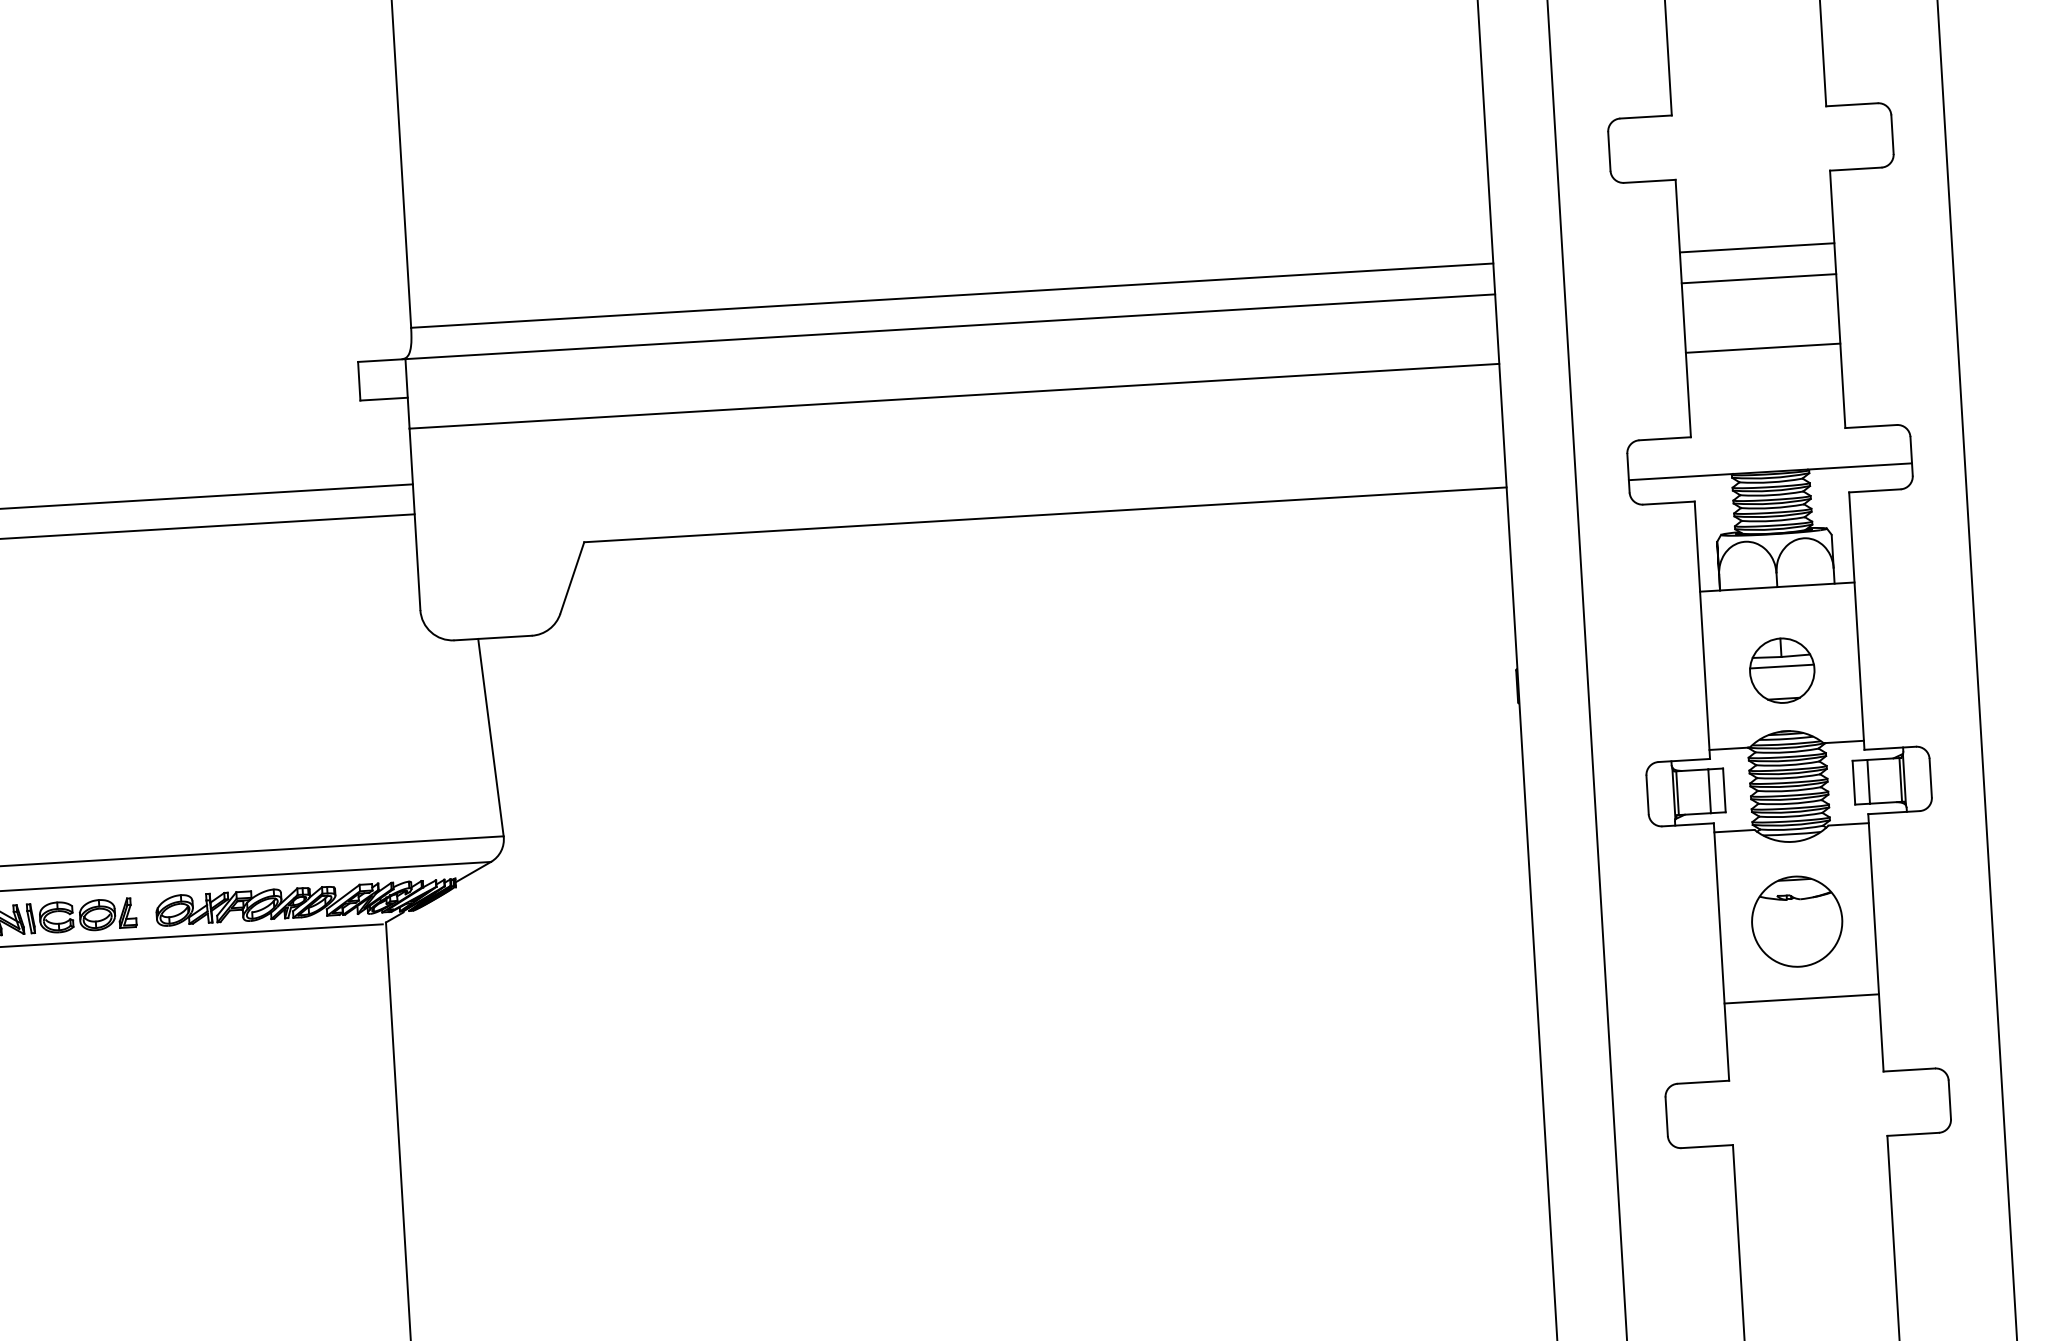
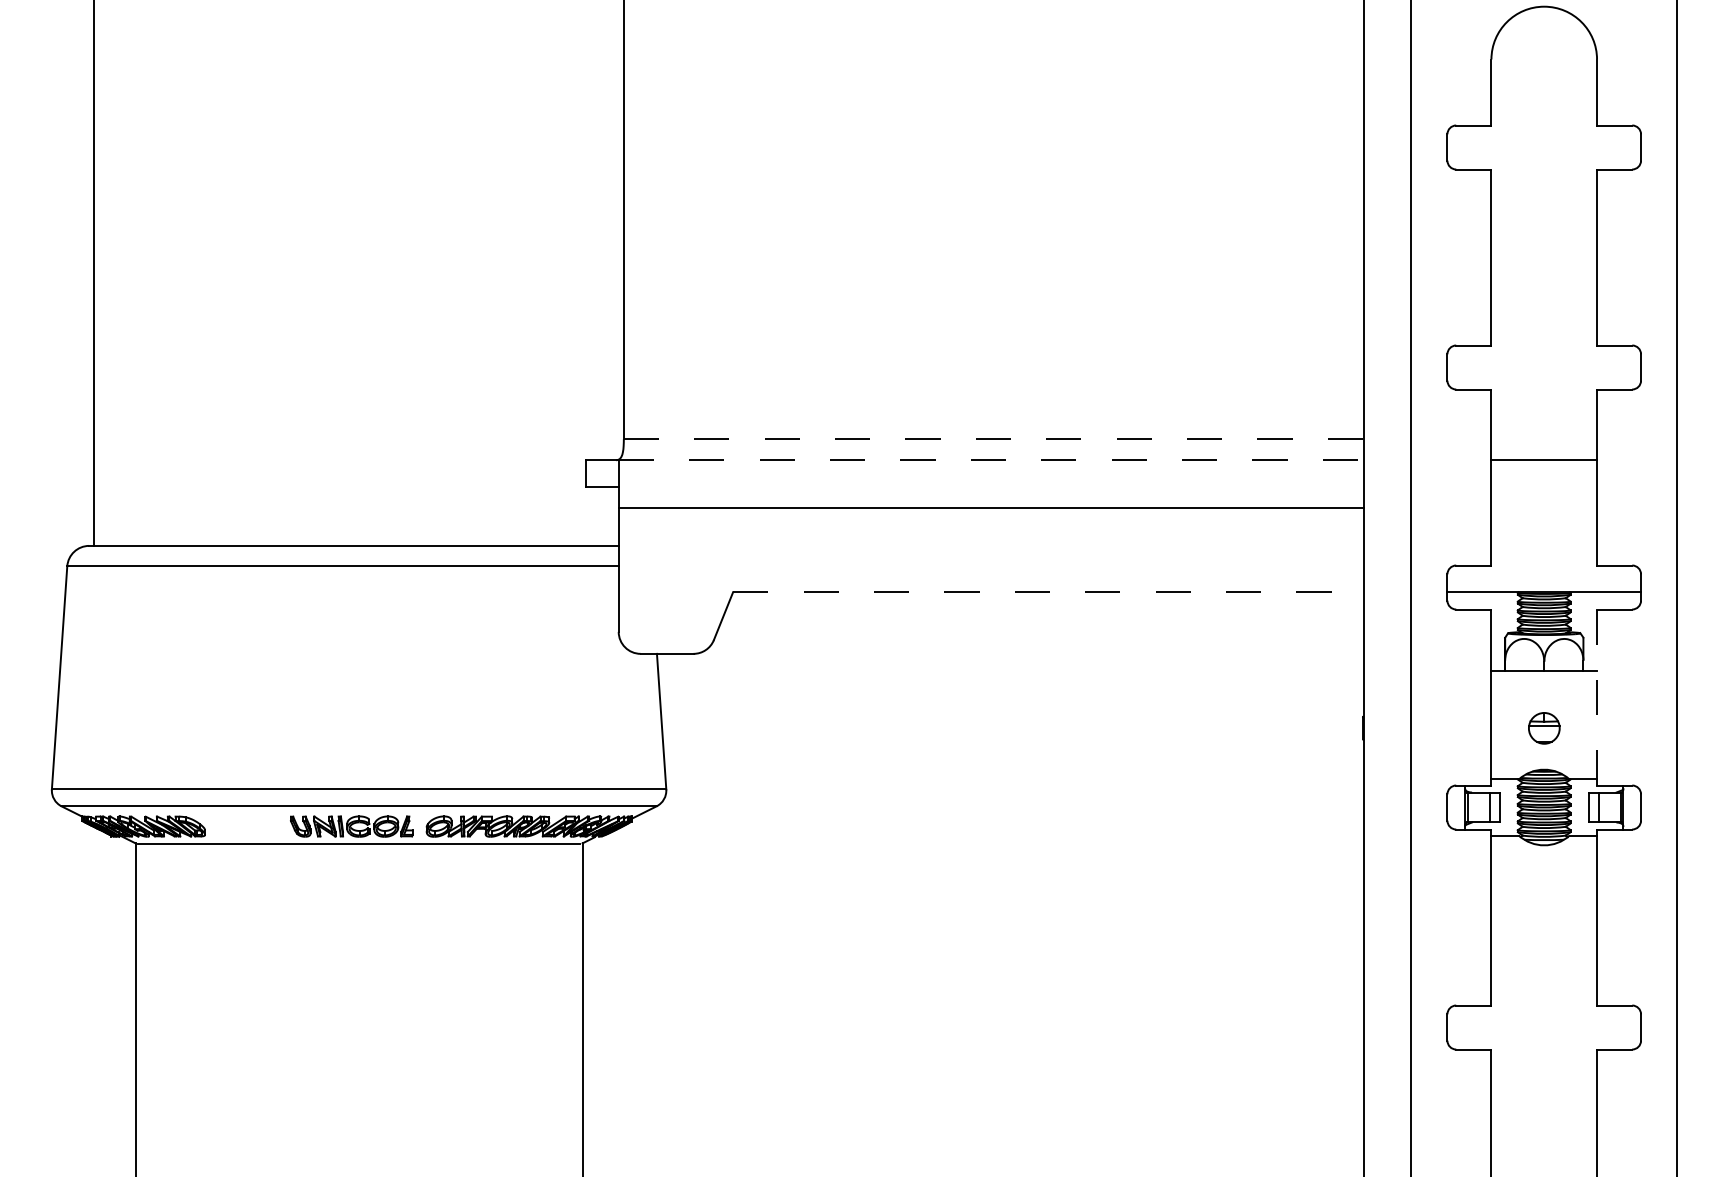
line: (1757, 248) -> (1544, 439), removed
line: (951, 296) -> (993, 439), solid -> dashed
line: (950, 327) -> (991, 460), solid -> dashed
line: (1763, 347) -> (1544, 507), removed
line: (1045, 515) -> (1048, 592), solid -> dashed
line: (1857, 621) -> (1597, 697), solid -> dashed
part: (1782, 670) -> (1544, 728), size x0.7
part: (1796, 921) -> (1543, 899), removed
line: (1802, 998) -> (1544, 952), removed

